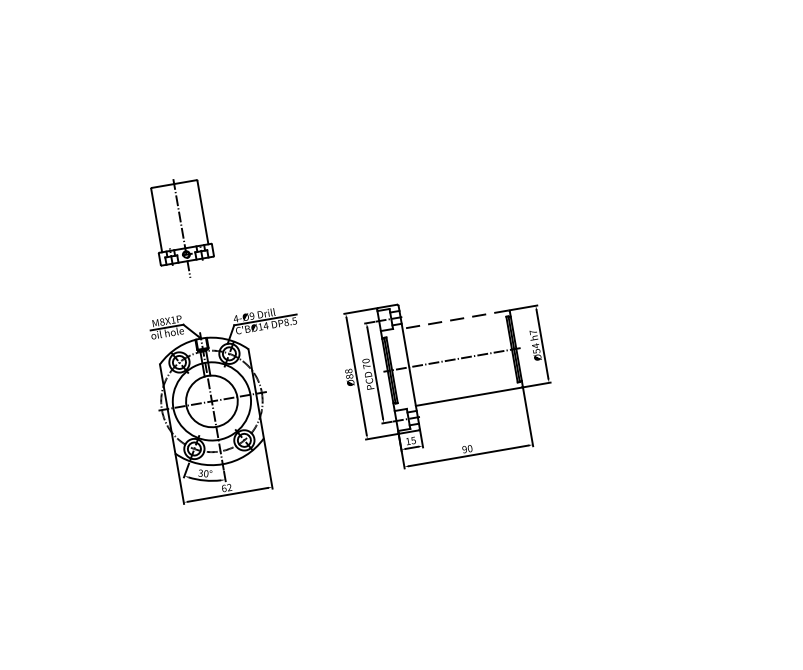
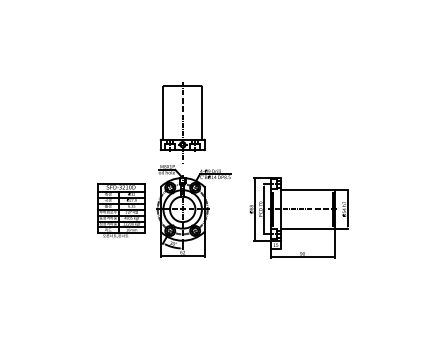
part: (181, 227) -> (182, 122), size x1.67
line: (455, 320) -> (307, 190), dashed -> solid
part: (89, 424) -> (121, 210), added

